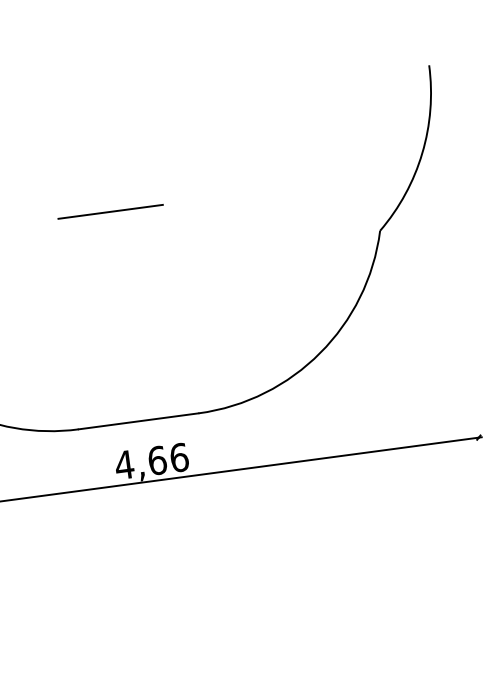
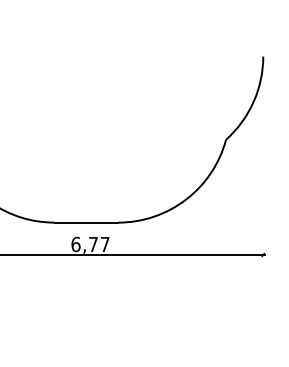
line: (110, 210) -> (86, 110), removed
text: (151, 461) -> (90, 244), 4,66 -> 6,77

